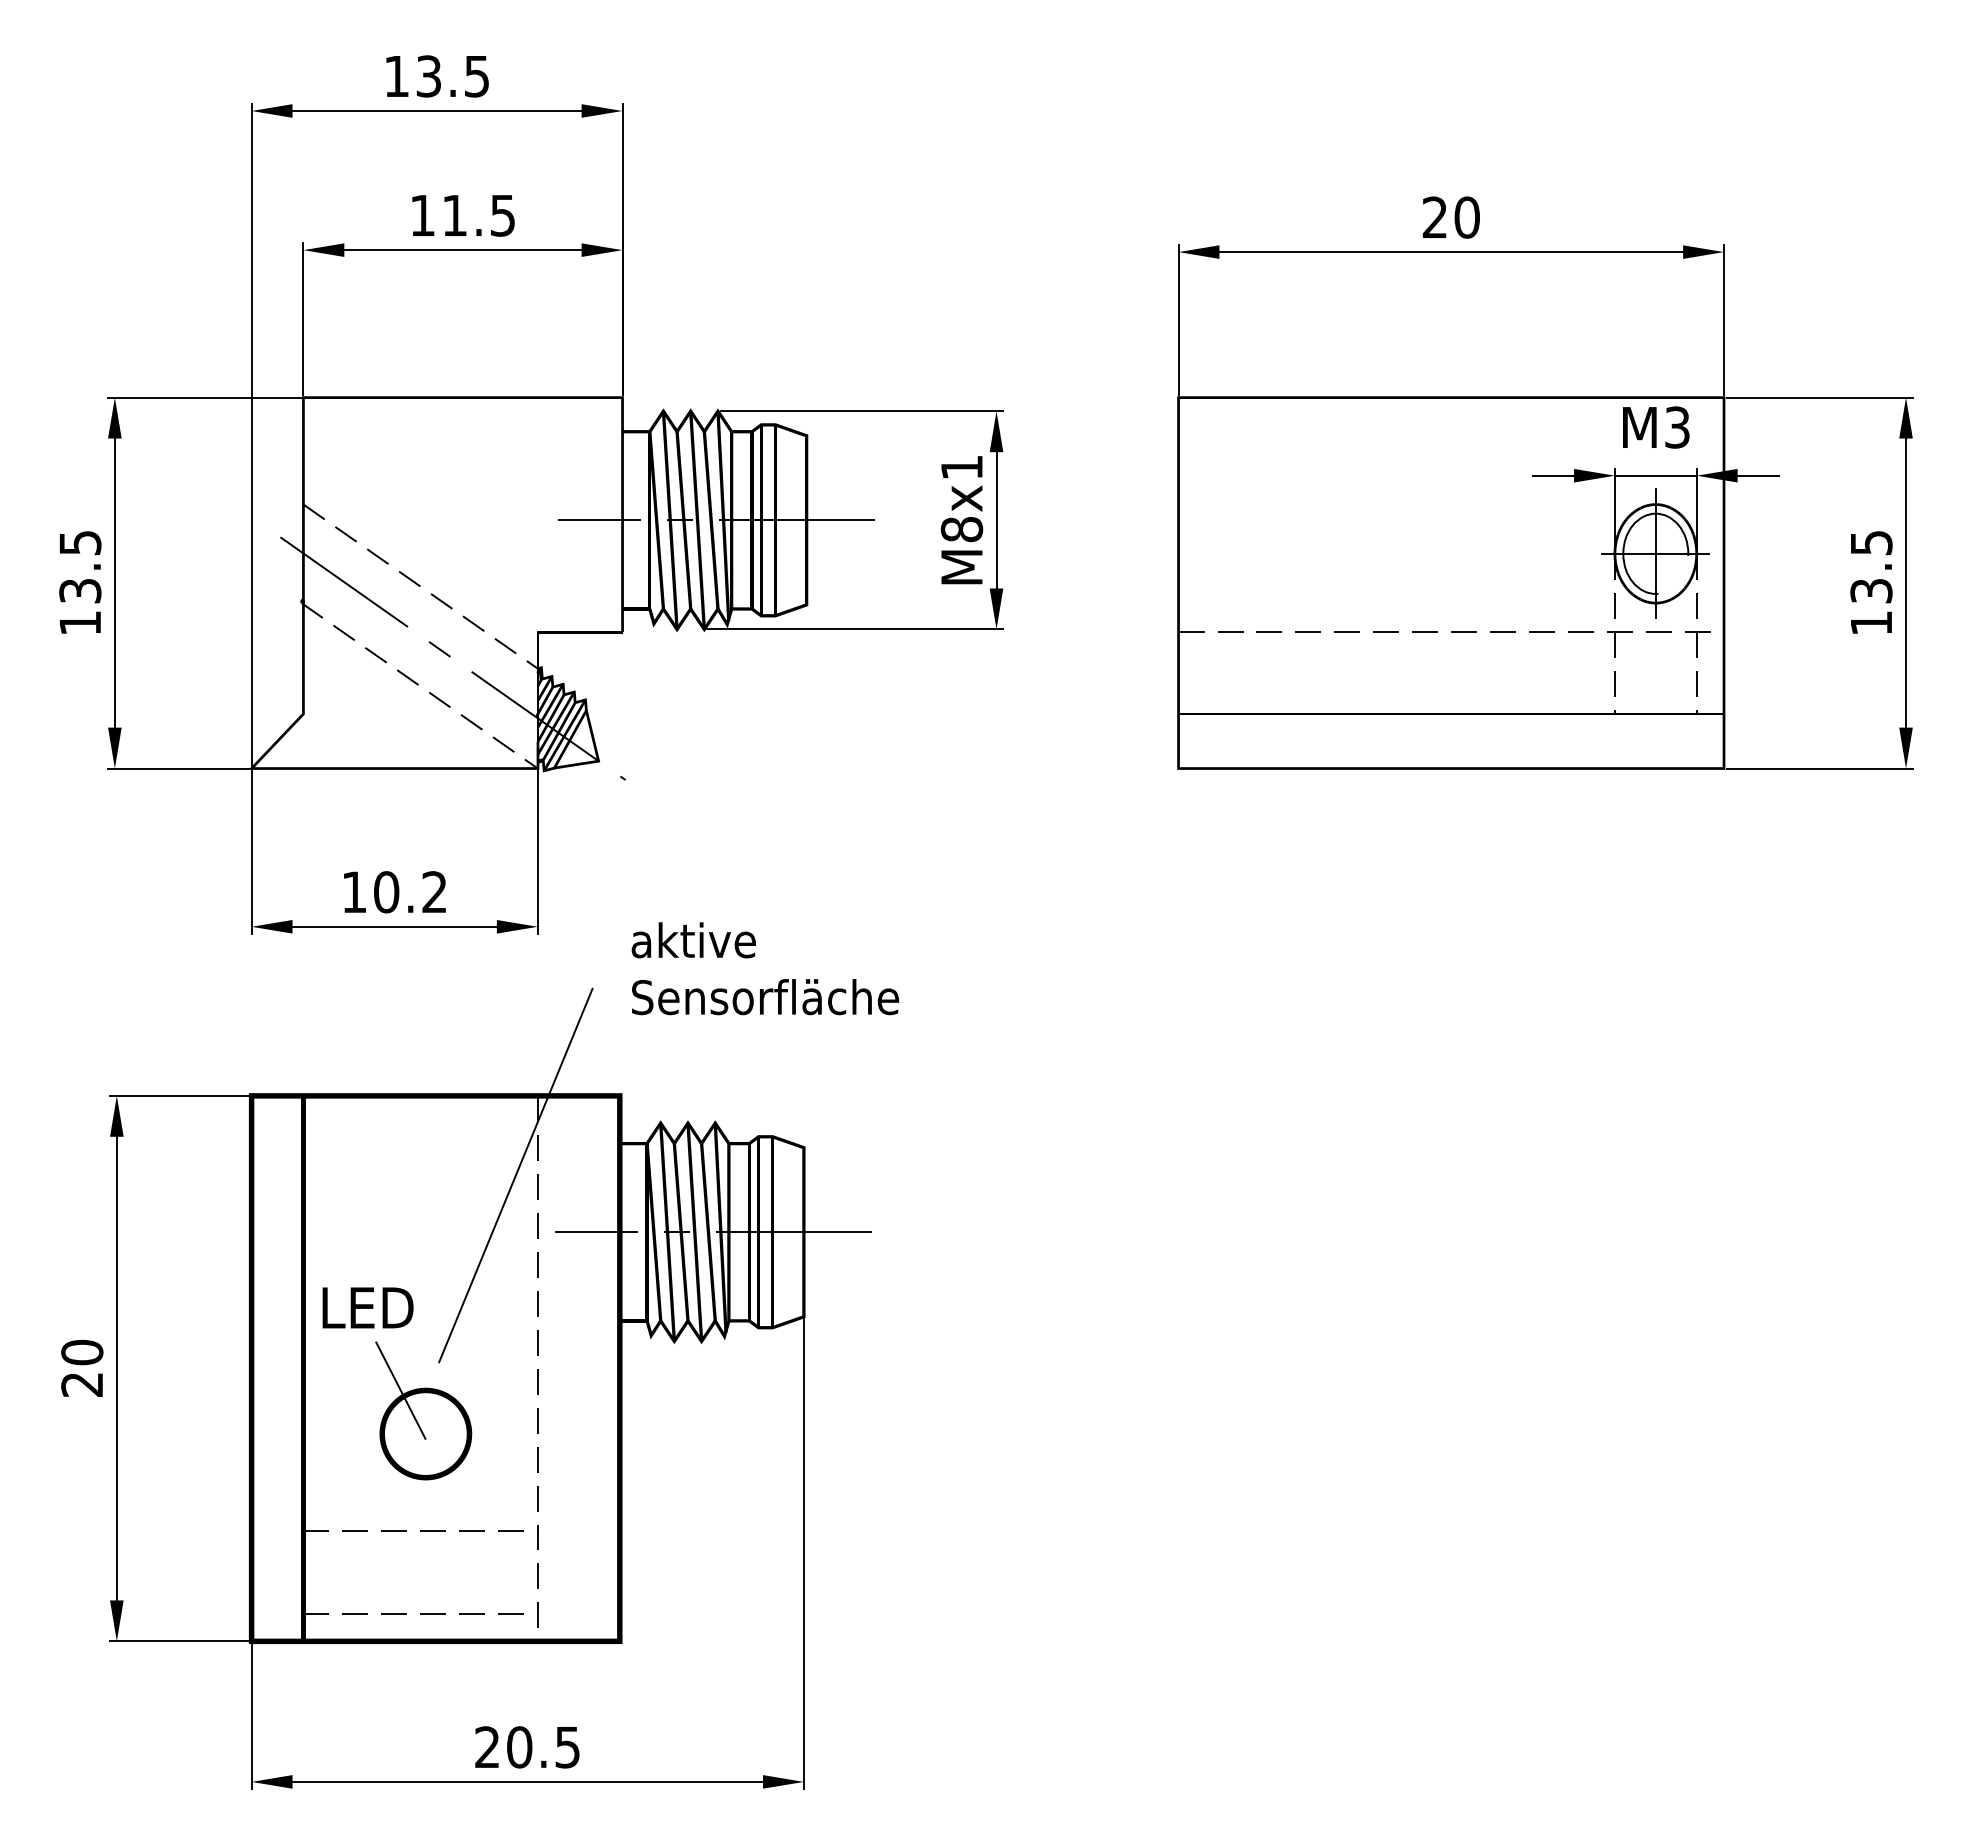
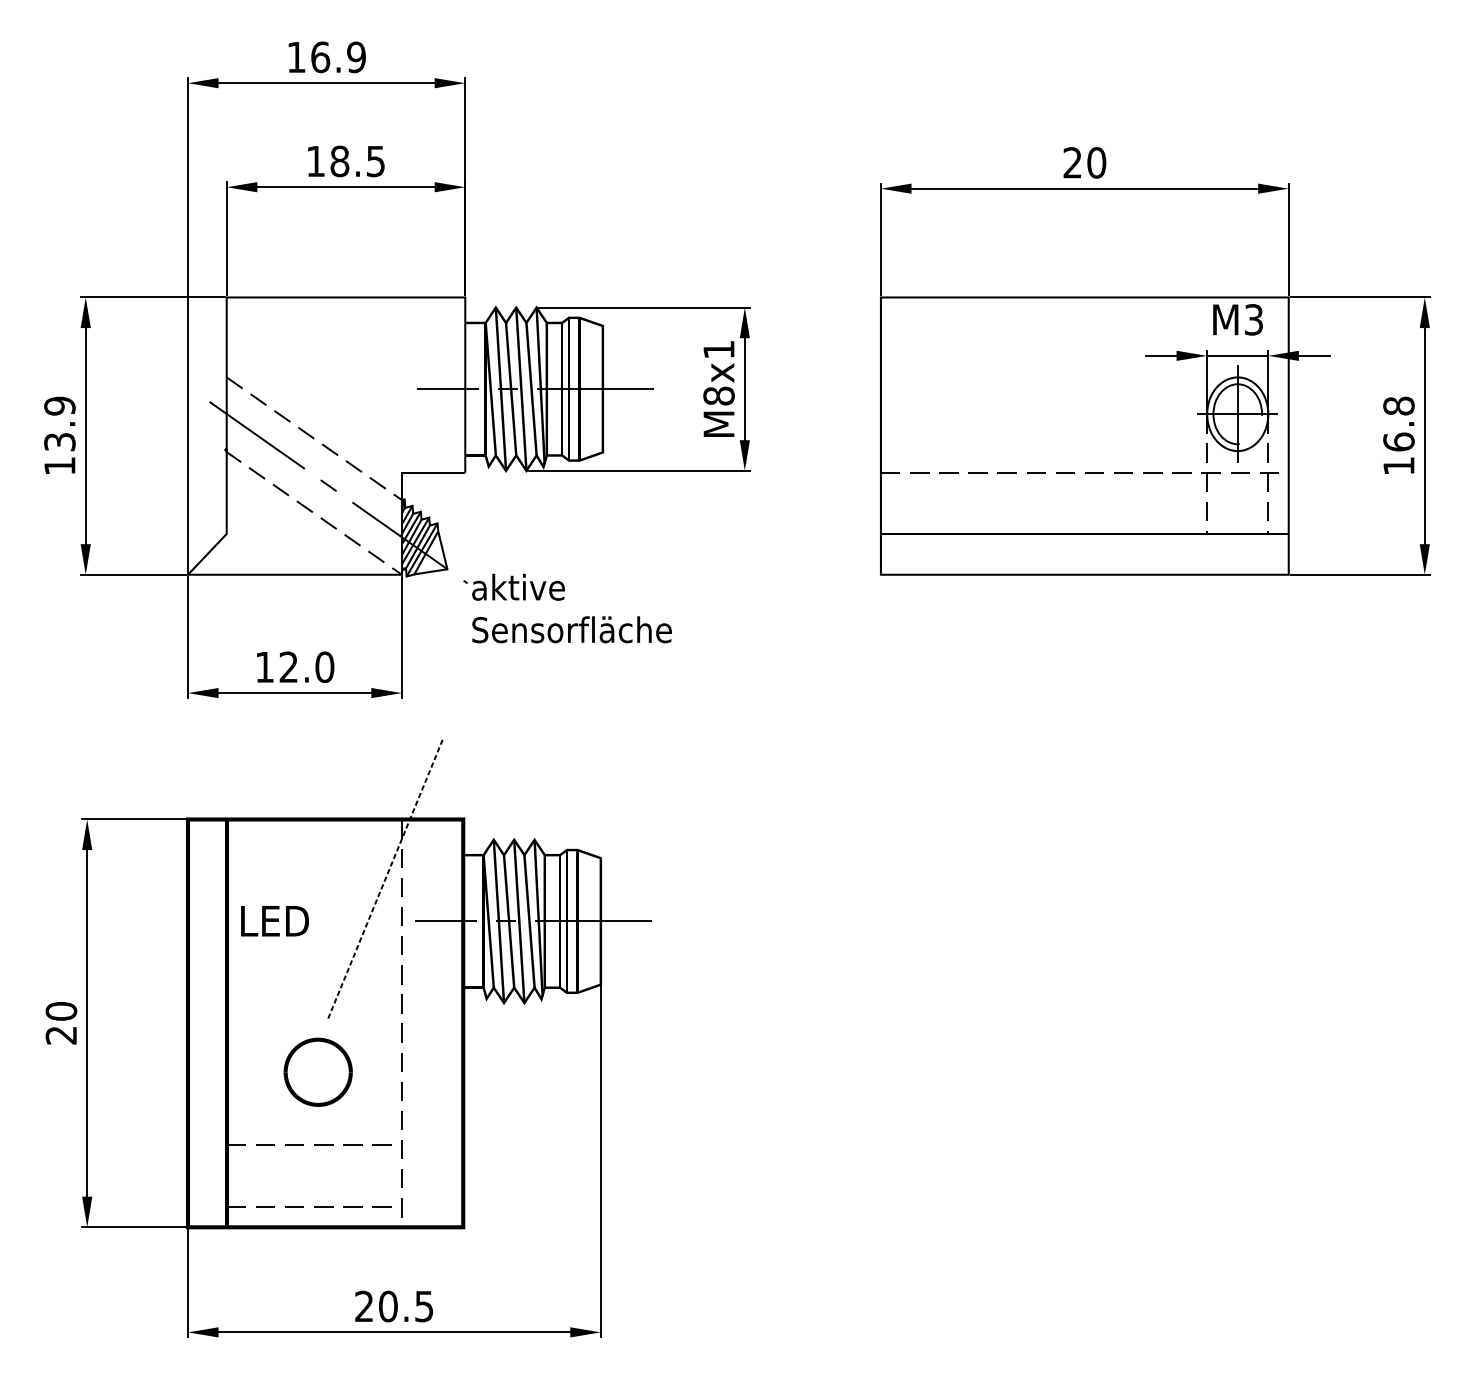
text: (452, 76) -> (338, 57), 13.5 -> 16.9
text: (454, 215) -> (339, 161), 11.5 -> 18.5
text: (80, 542) -> (60, 405), 13.5 -> 13.9
text: (1871, 566) -> (1398, 423), 13.5 -> 16.8
text: (410, 892) -> (306, 667), 10.2 -> 12.0
text: (764, 968) -> (571, 608), moved
line: (515, 1175) -> (385, 879), solid -> dashed
text: (367, 1307) -> (274, 920), moved
line: (400, 1390) -> (299, 1039), removed

